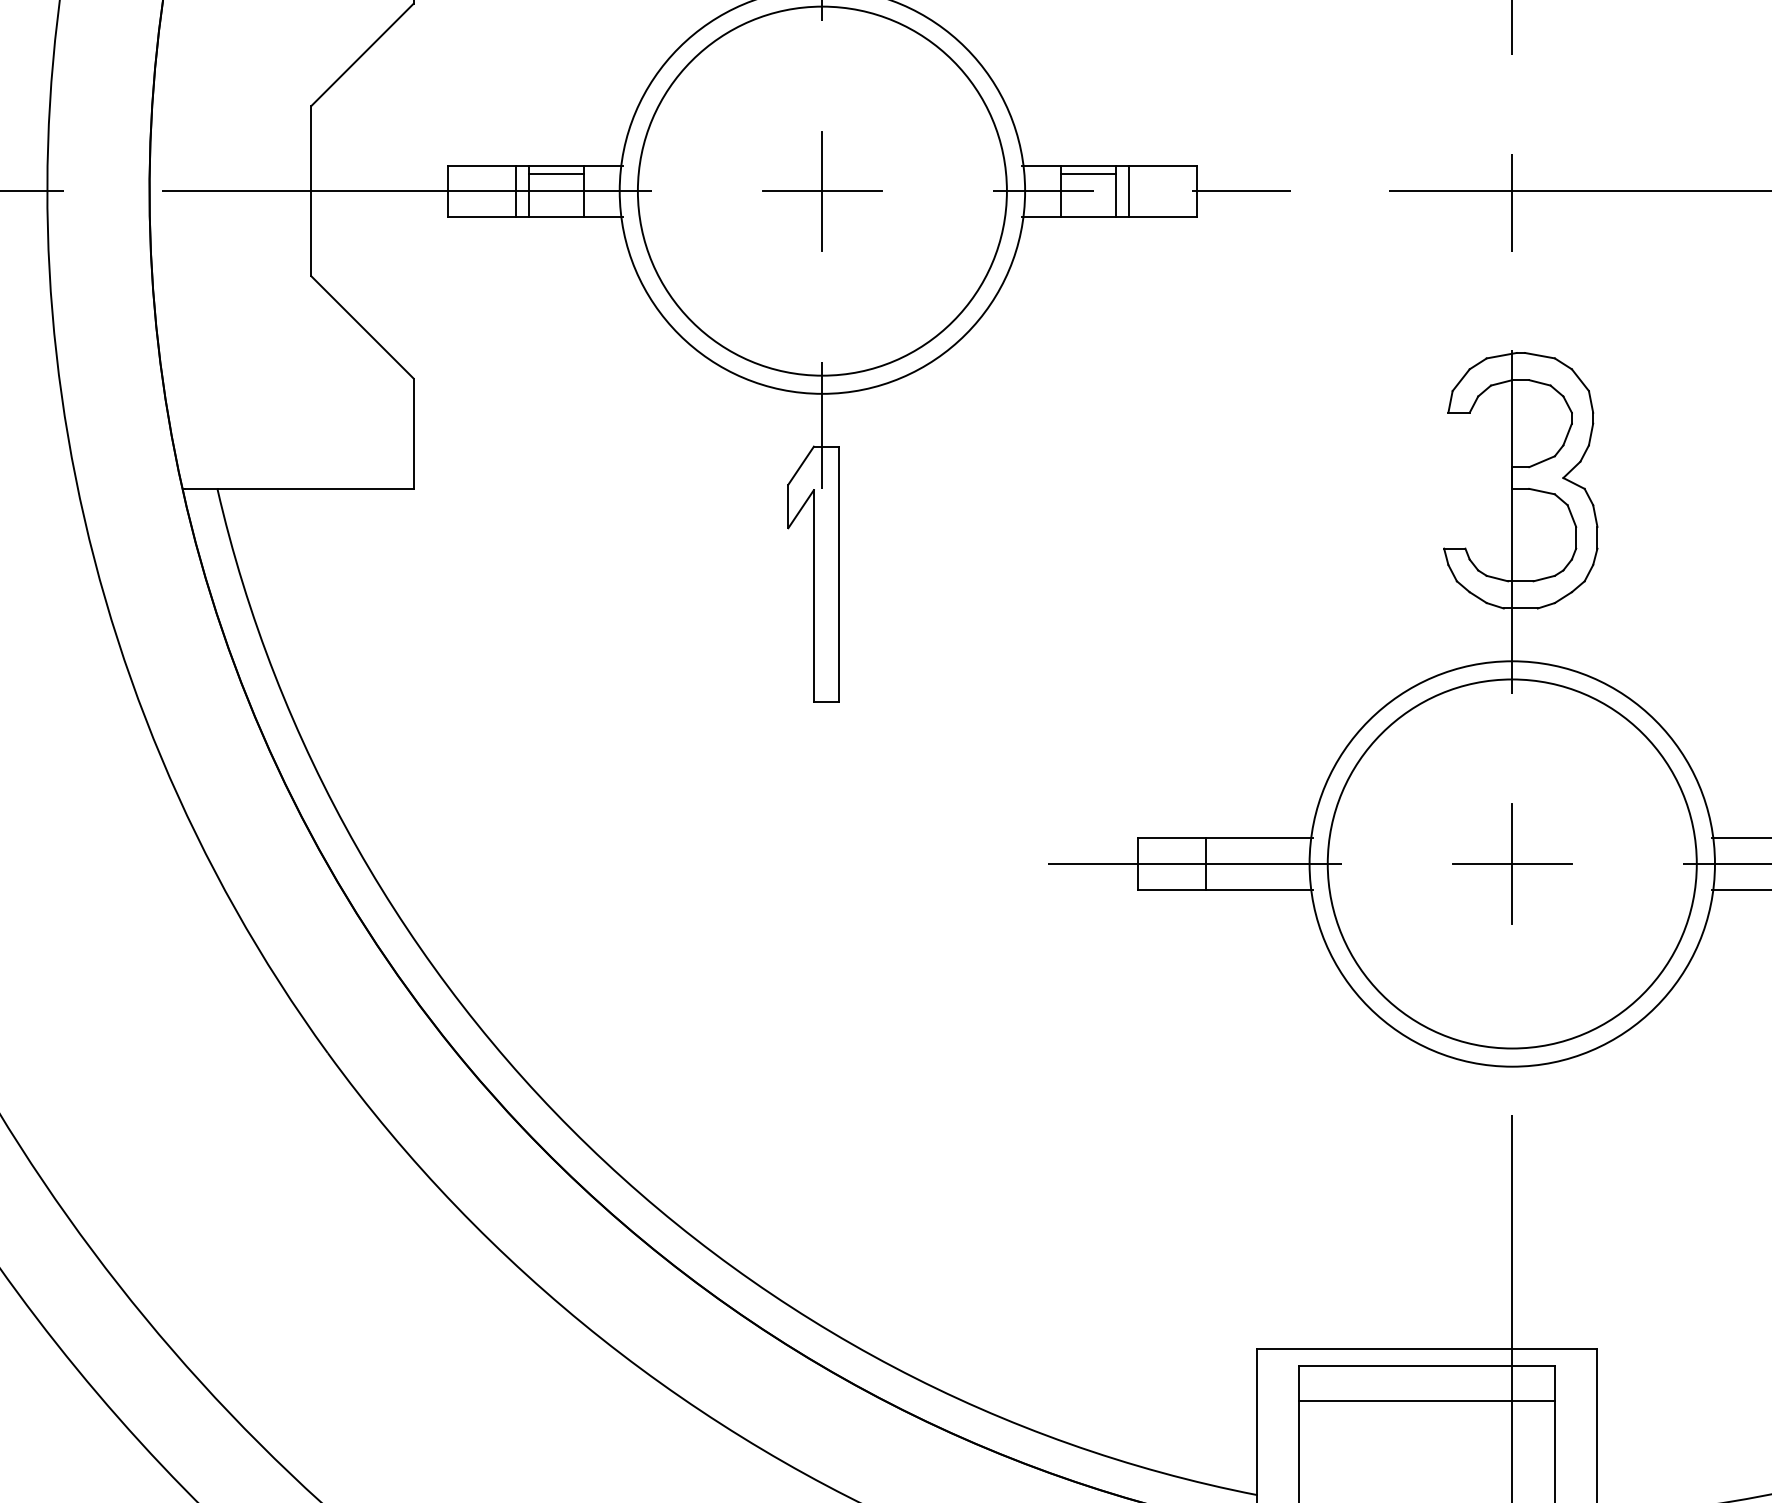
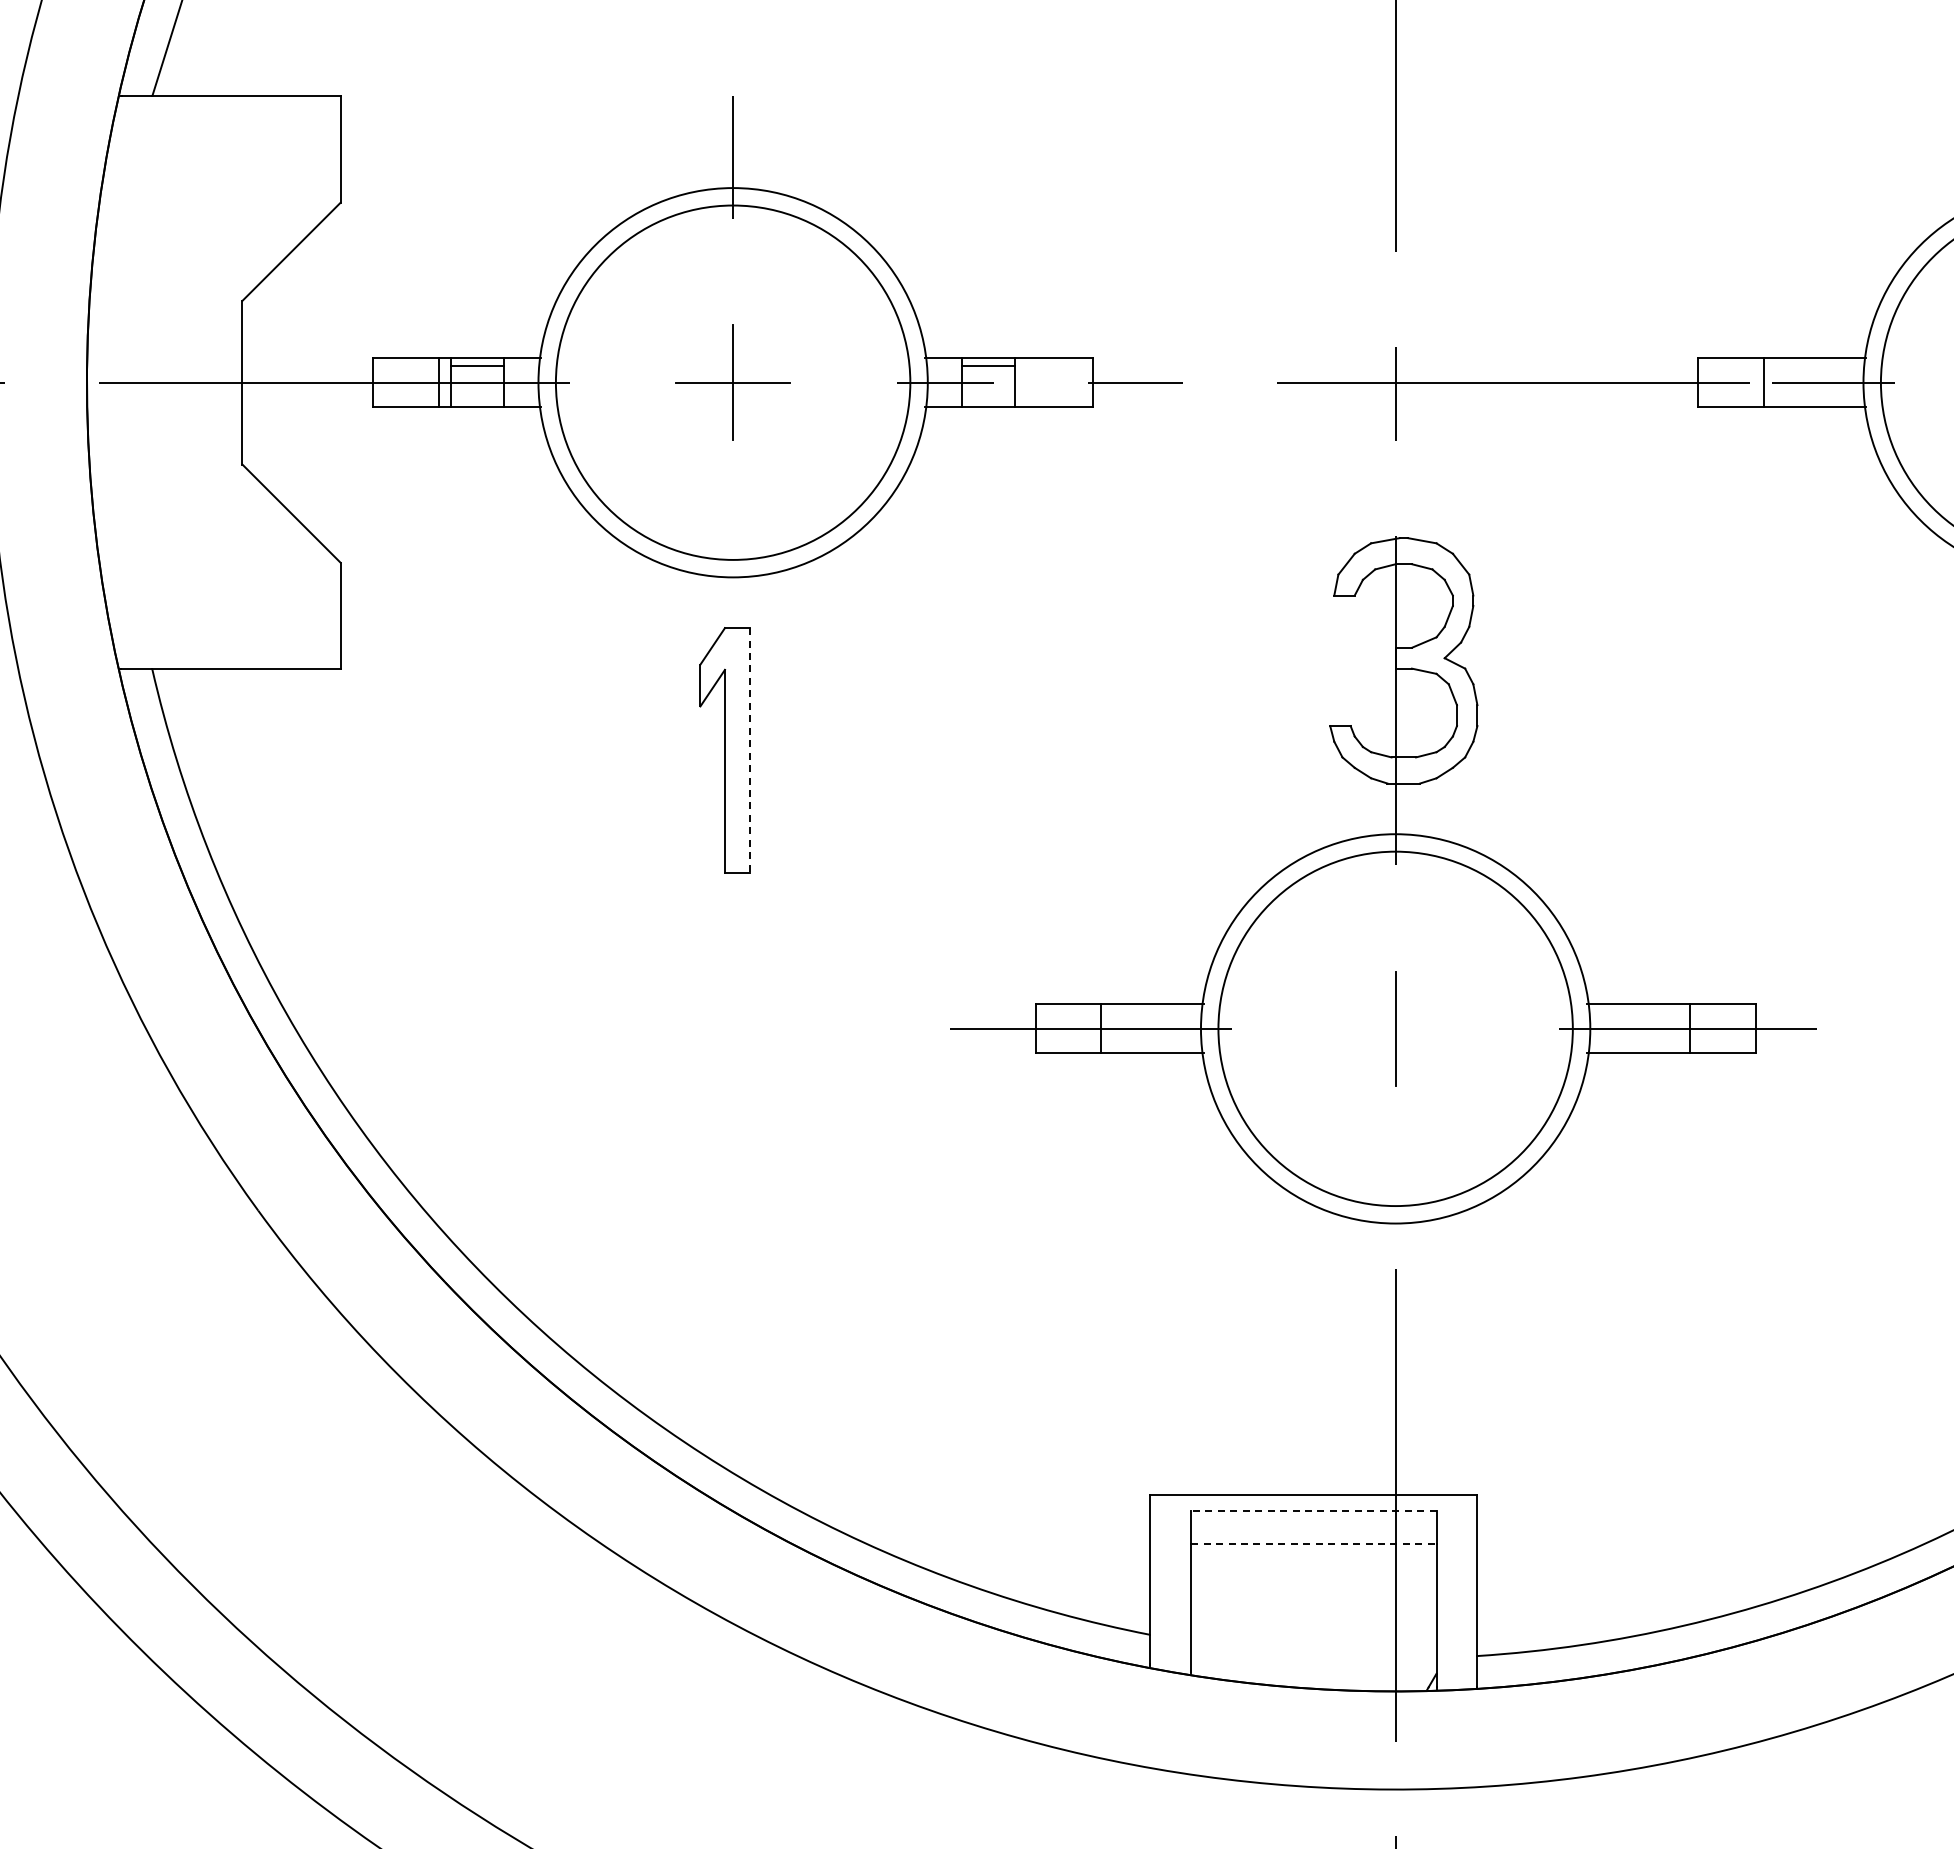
line: (1128, 190) -> (1027, 382), removed
line: (822, 425) -> (733, 607), removed
line: (839, 574) -> (749, 750), solid -> dashed
line: (1512, 863) -> (1395, 1028), removed
line: (1426, 1366) -> (1313, 1511), solid -> dashed
line: (1426, 1400) -> (1313, 1544), solid -> dashed

